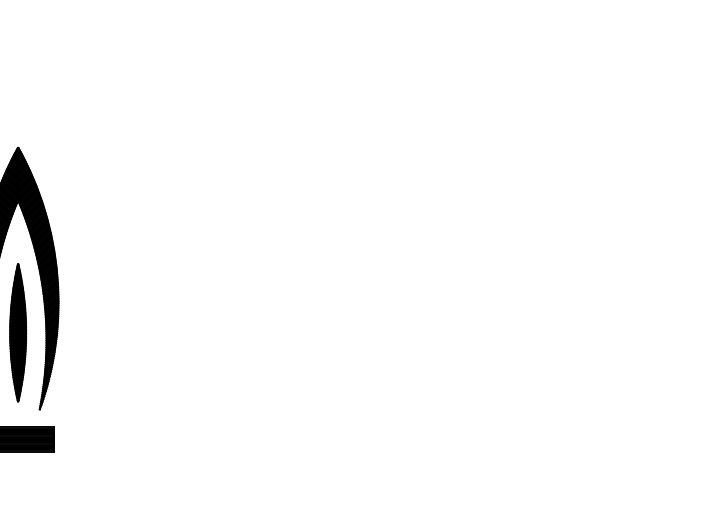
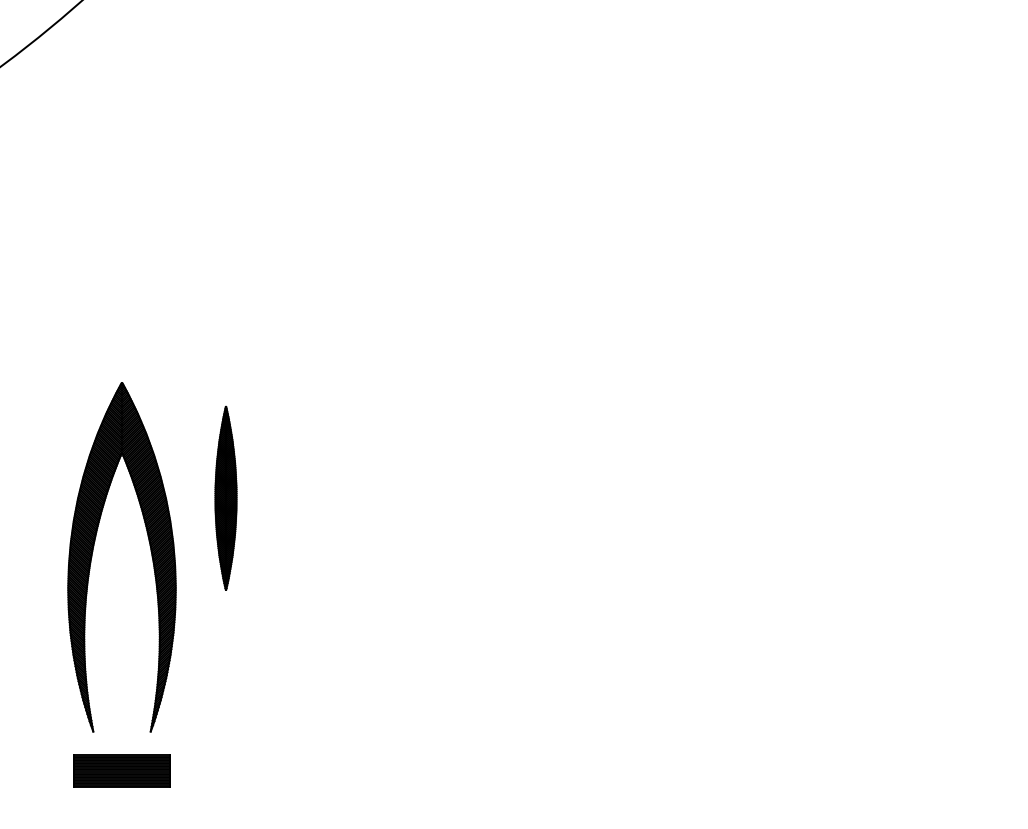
part: (17, 332) -> (225, 497), moved

